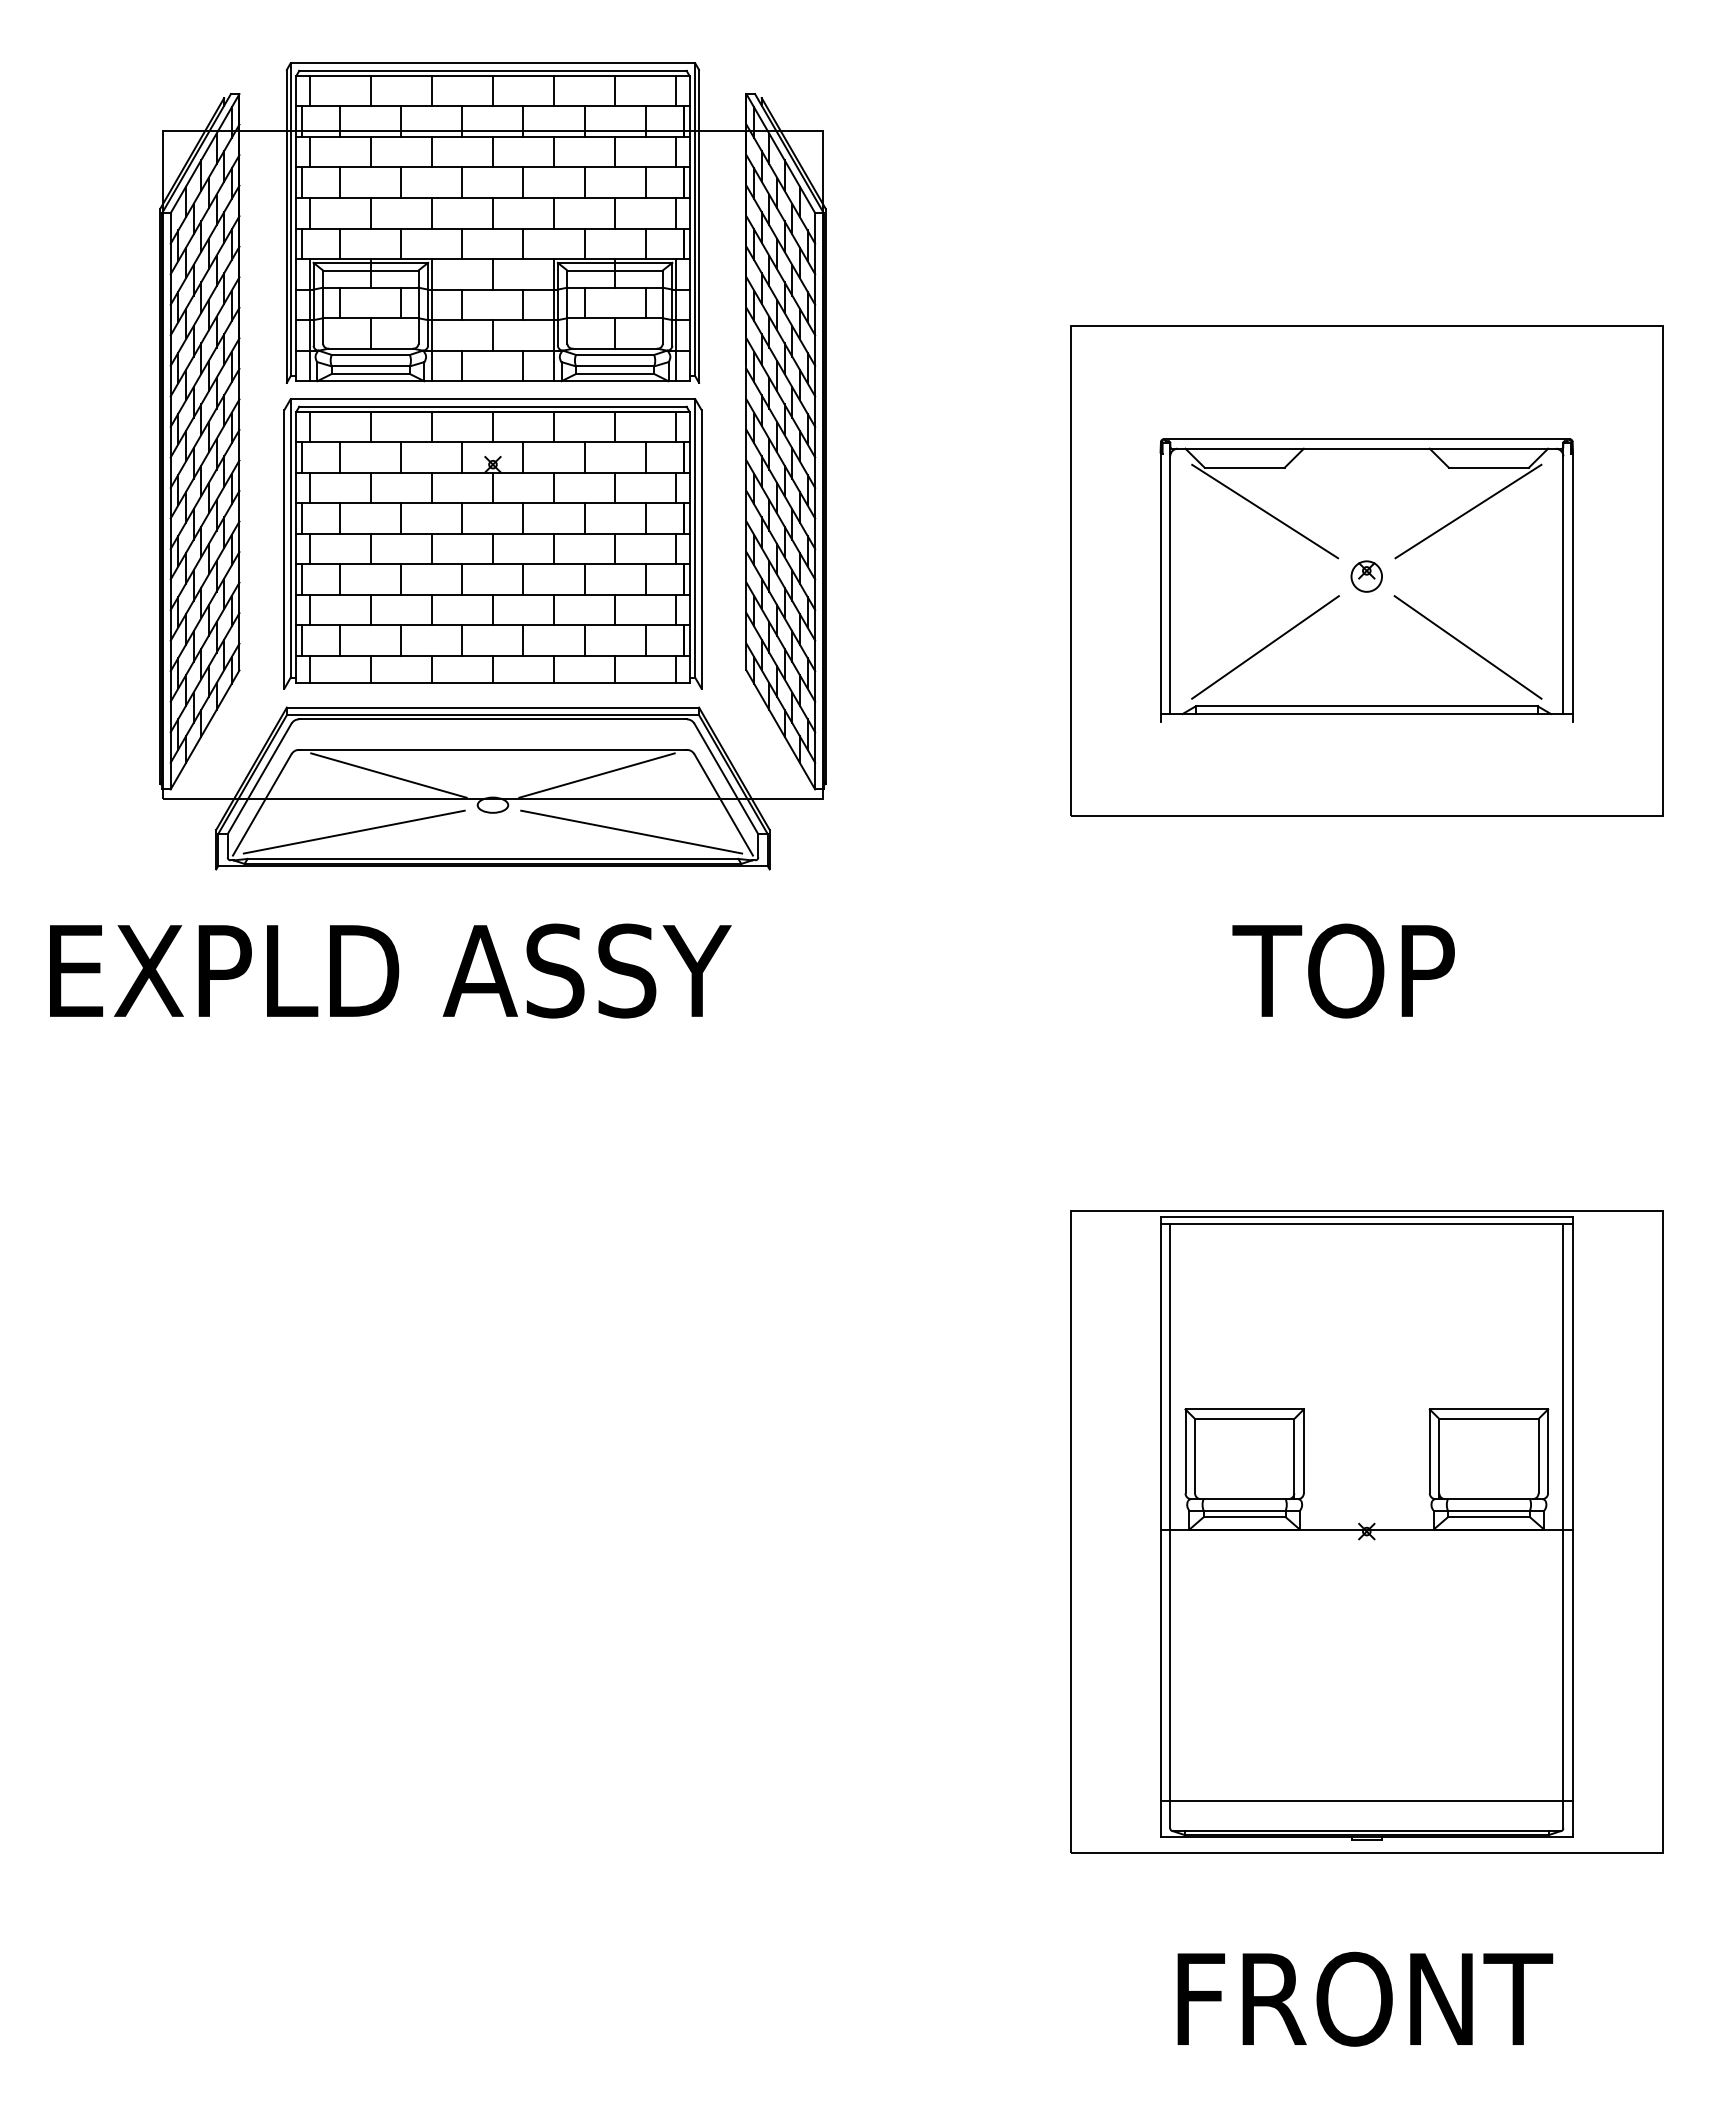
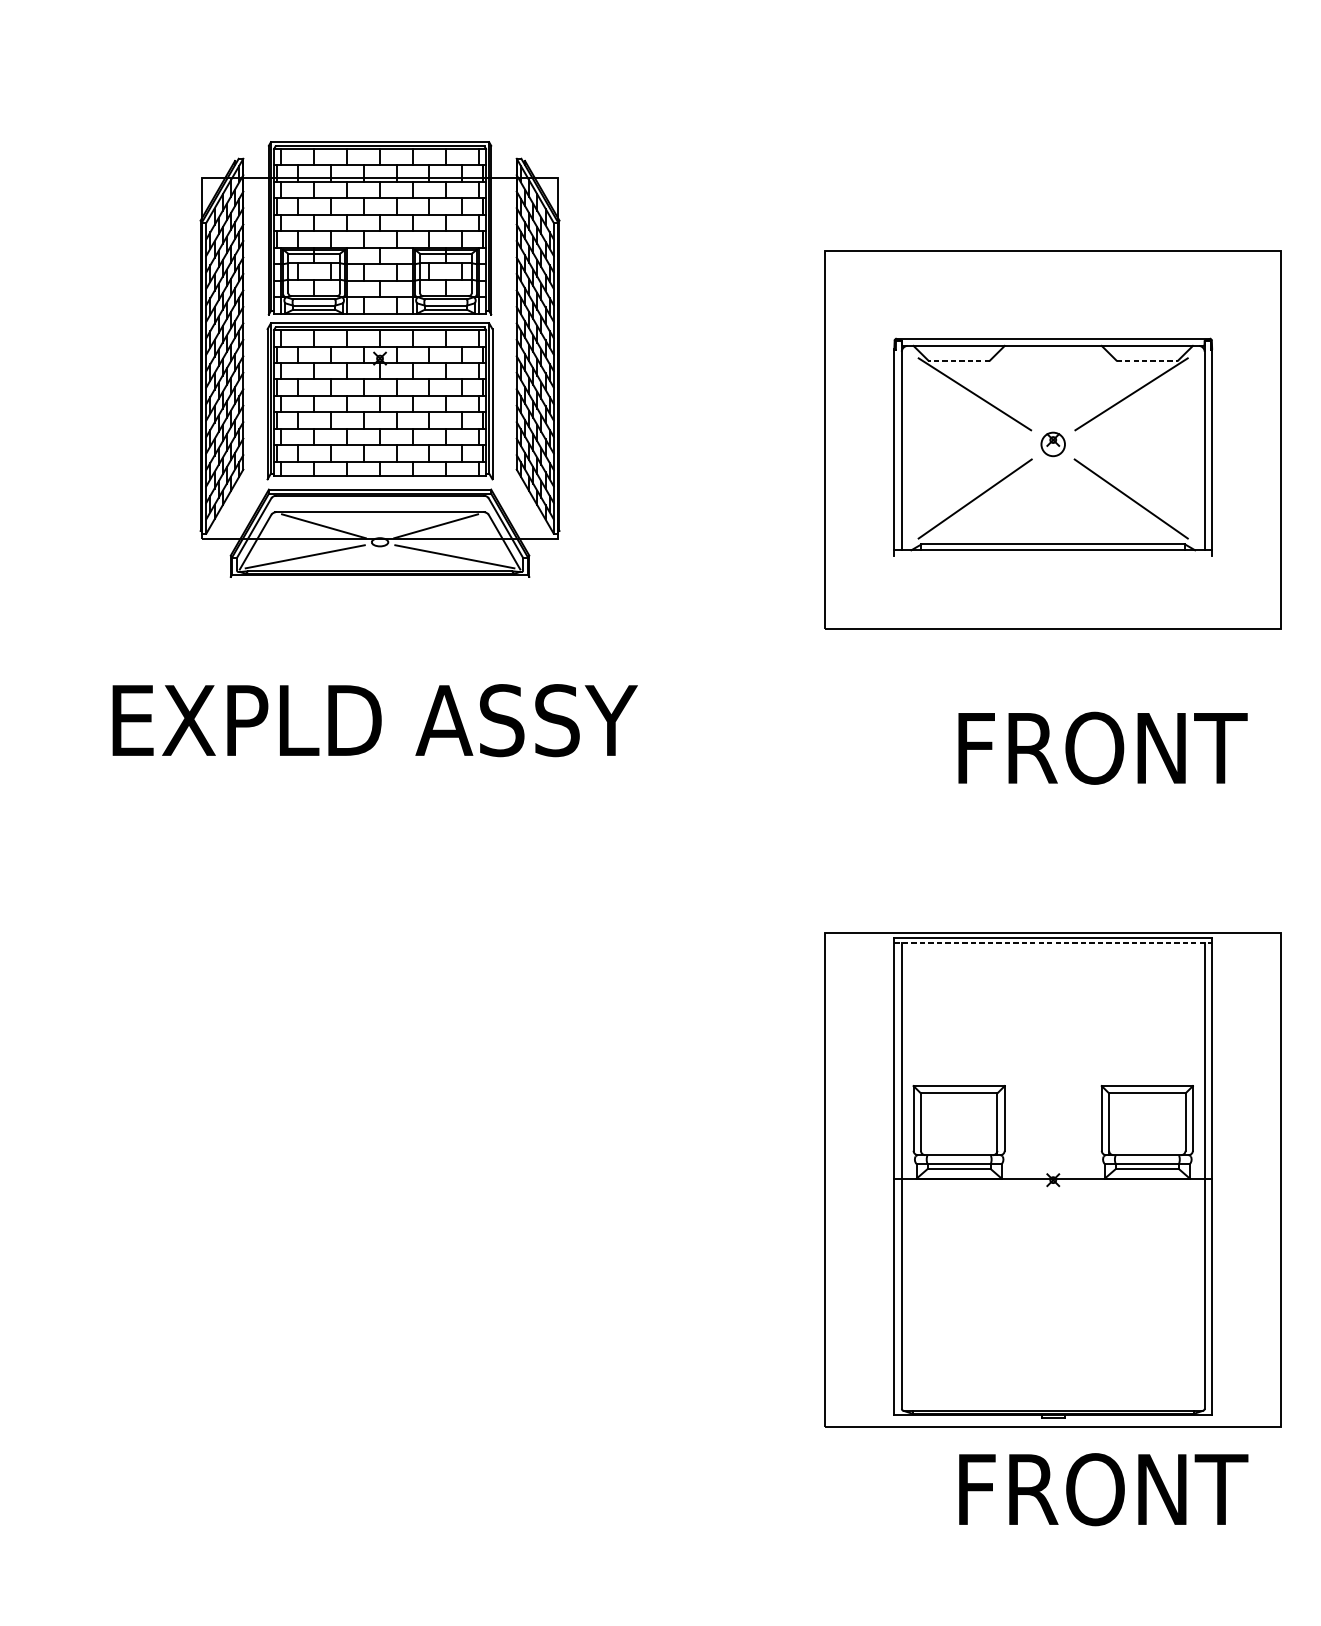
part: (492, 466) -> (379, 359), size x0.7
line: (1244, 467) -> (959, 360), solid -> dashed
line: (1488, 467) -> (1147, 360), solid -> dashed
text: (390, 970) -> (375, 720), moved
text: (1425, 970) -> (1098, 747), TOP -> FRONT
line: (1367, 1224) -> (1053, 943), solid -> dashed
line: (1366, 1800) -> (1053, 1387), removed
text: (1365, 1998) -> (1103, 1489), moved

